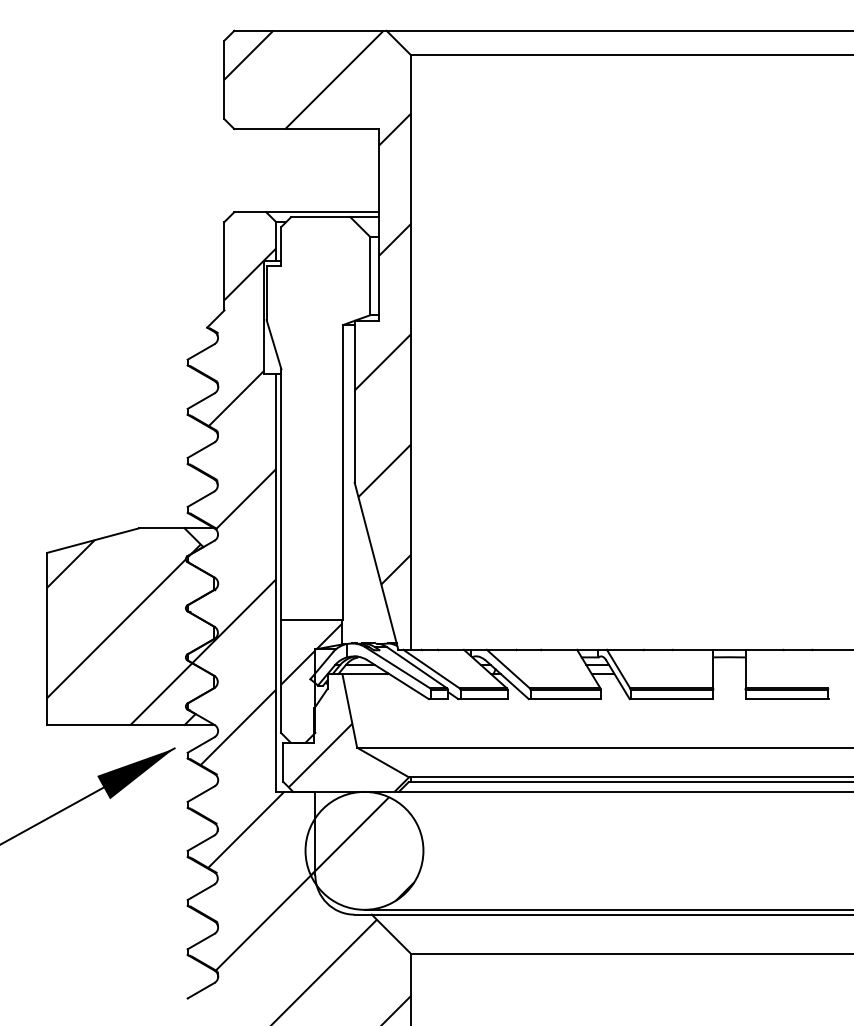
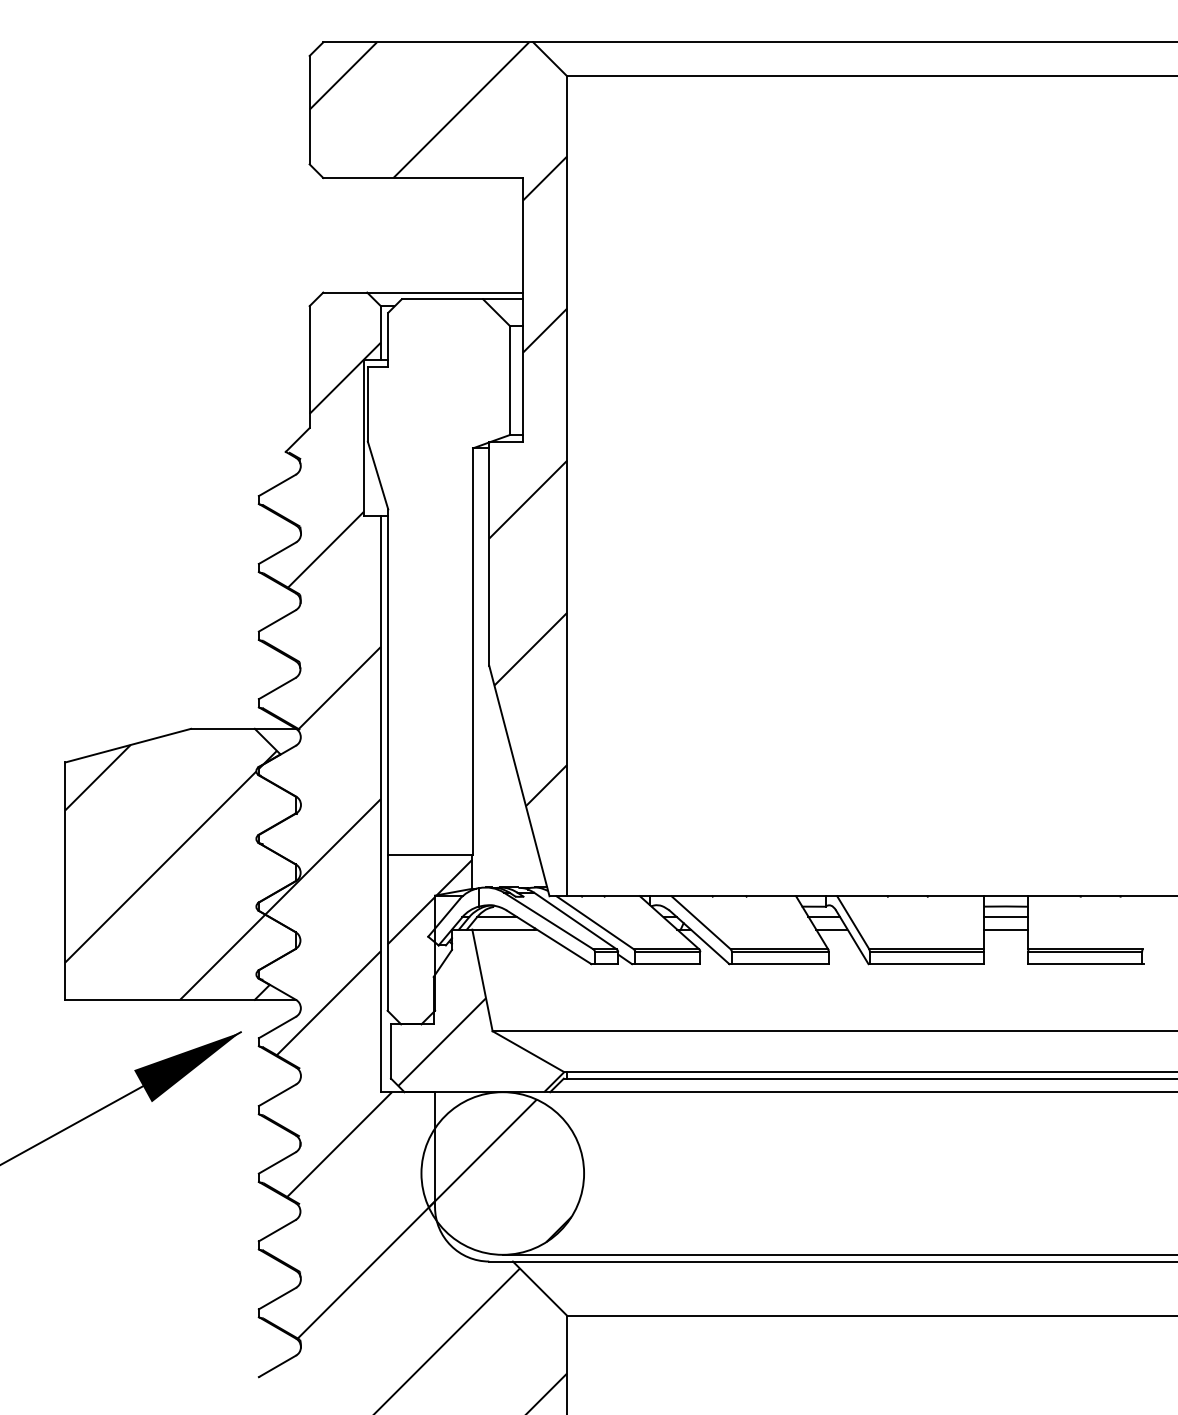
line: (728, 665) -> (1005, 917), added
line: (728, 673) -> (1005, 929), added

